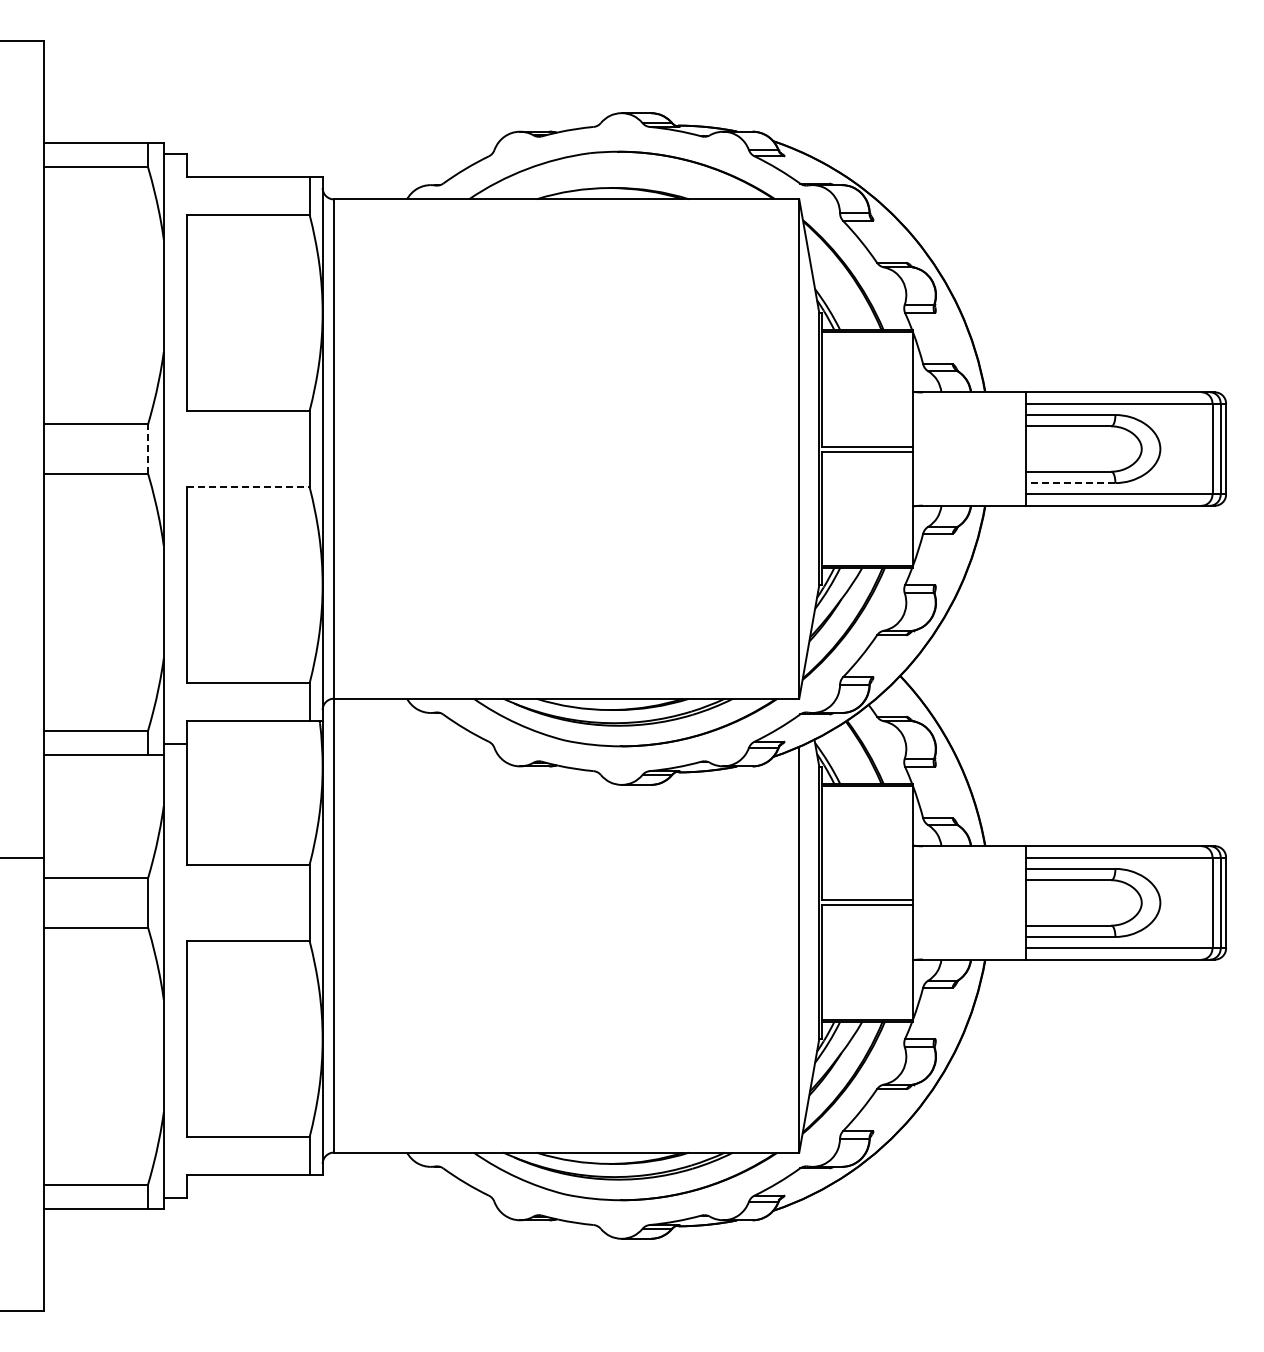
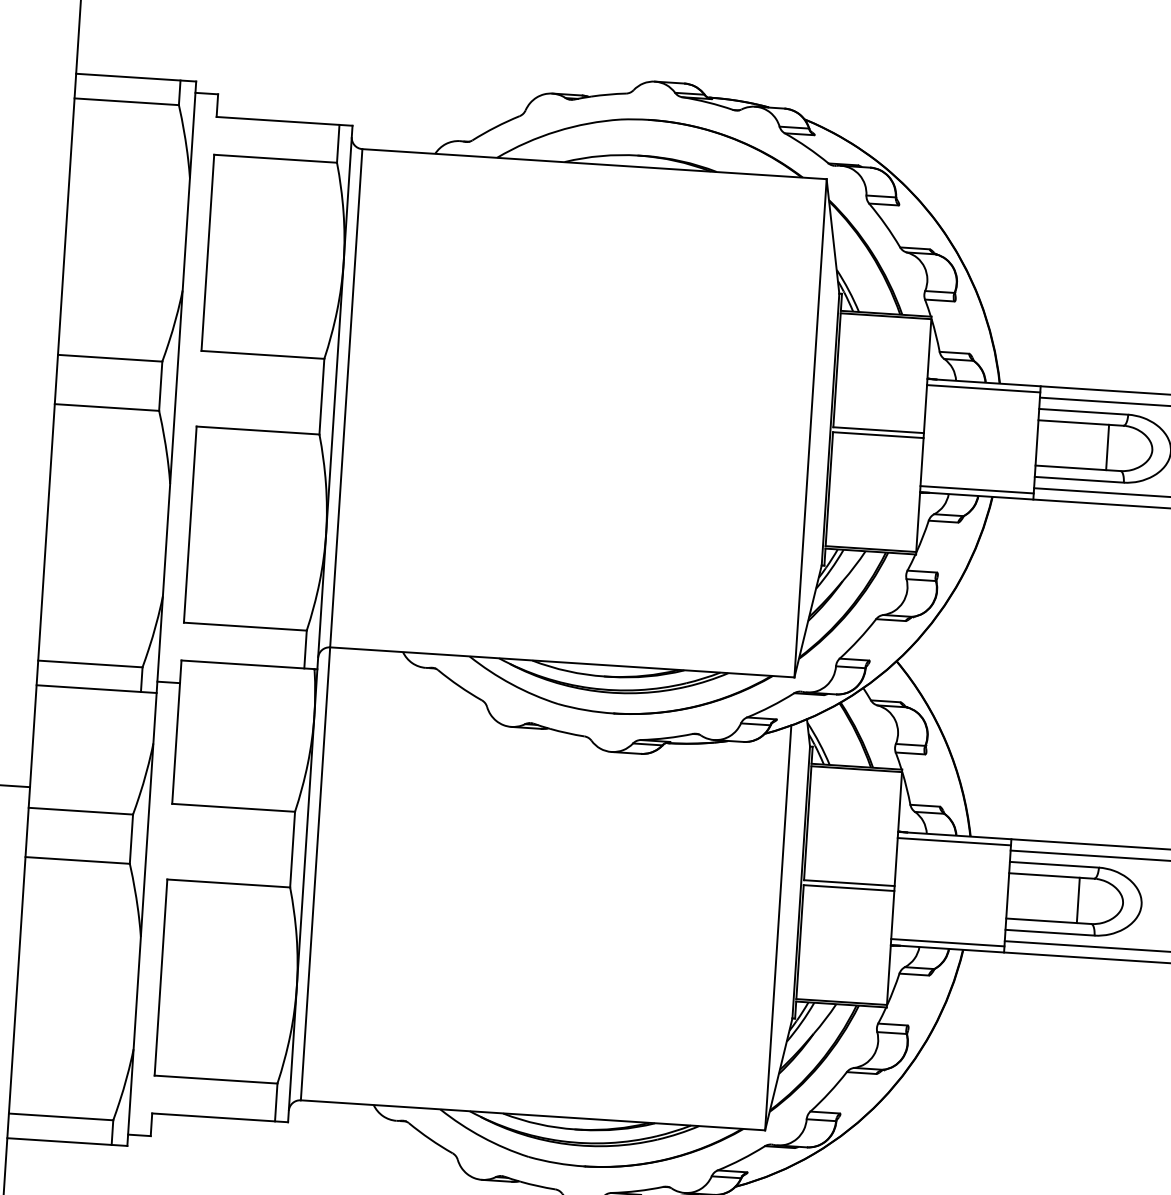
line: (969, 398) -> (983, 388), added
line: (1096, 448) -> (1107, 446), added
line: (148, 449) -> (161, 386), dashed -> solid
line: (1070, 483) -> (1079, 480), dashed -> solid
line: (248, 486) -> (258, 430), dashed -> solid
line: (969, 499) -> (977, 489), added
line: (969, 852) -> (954, 841), added
line: (1096, 902) -> (1077, 899), added
line: (969, 953) -> (947, 942), added

